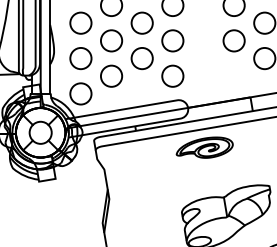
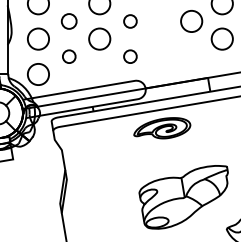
circle: (111, 40) -> (69, 21), size x0.7
circle: (172, 40) -> (130, 21), size x0.6
circle: (111, 75) -> (69, 56), size x0.6
circle: (172, 75) -> (130, 56), size x0.6

